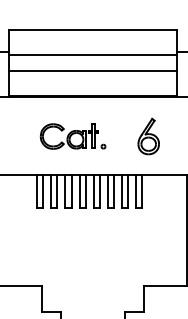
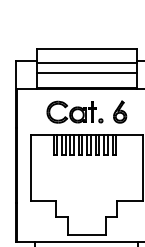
part: (72, 135) -> (74, 111), size x1.43

